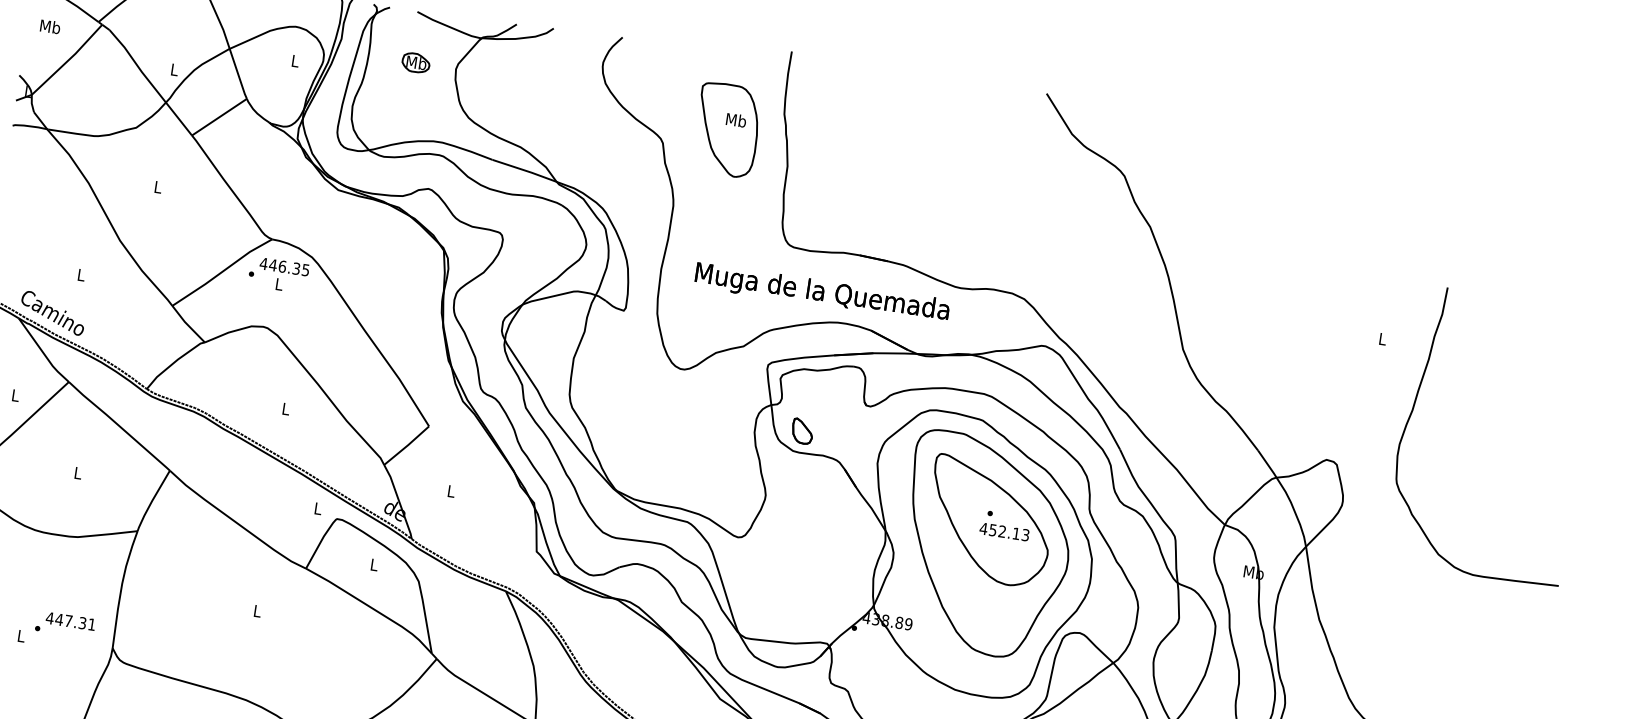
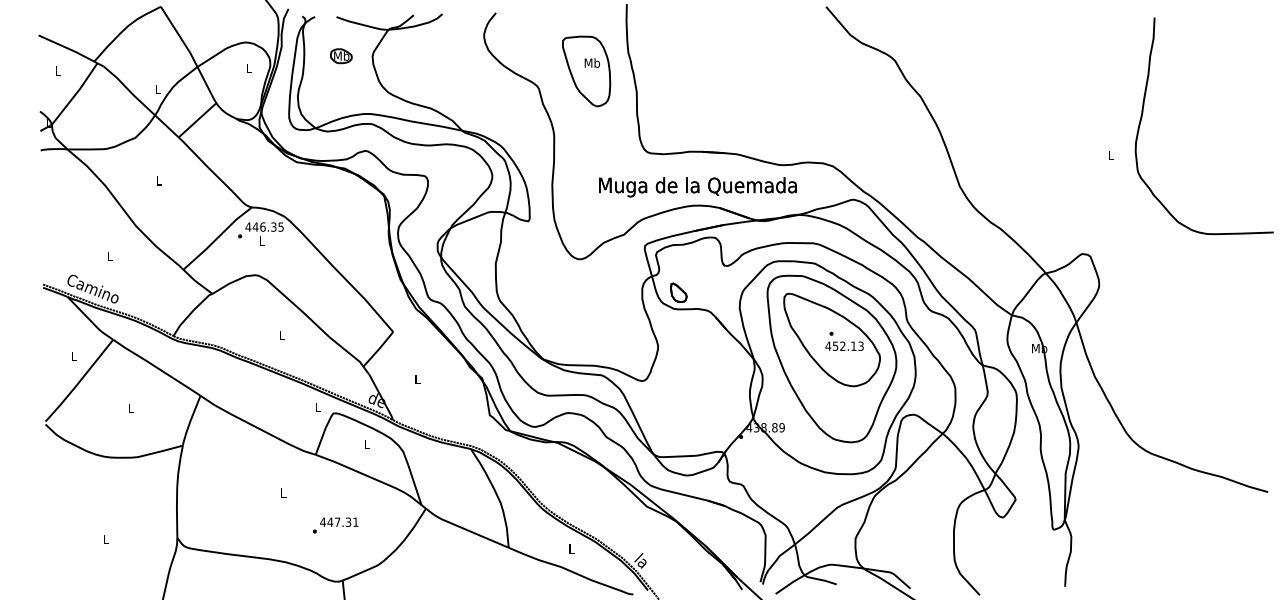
text: (49, 26) -> (57, 70), Mb -> L
text: (821, 293) -> (697, 187), moved
curve: (1414, 408) -> (1143, 113), moved
text: (65, 624) -> (335, 525), moved

